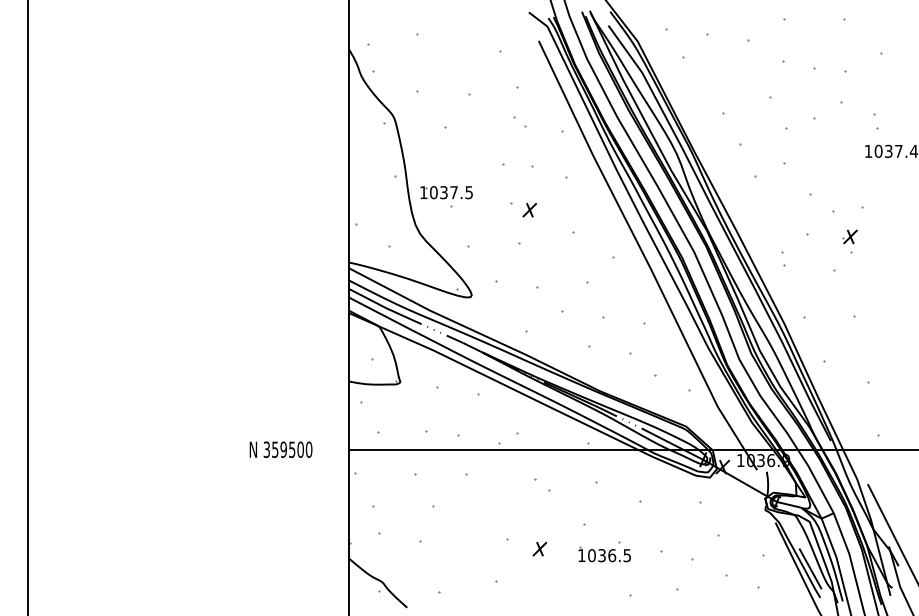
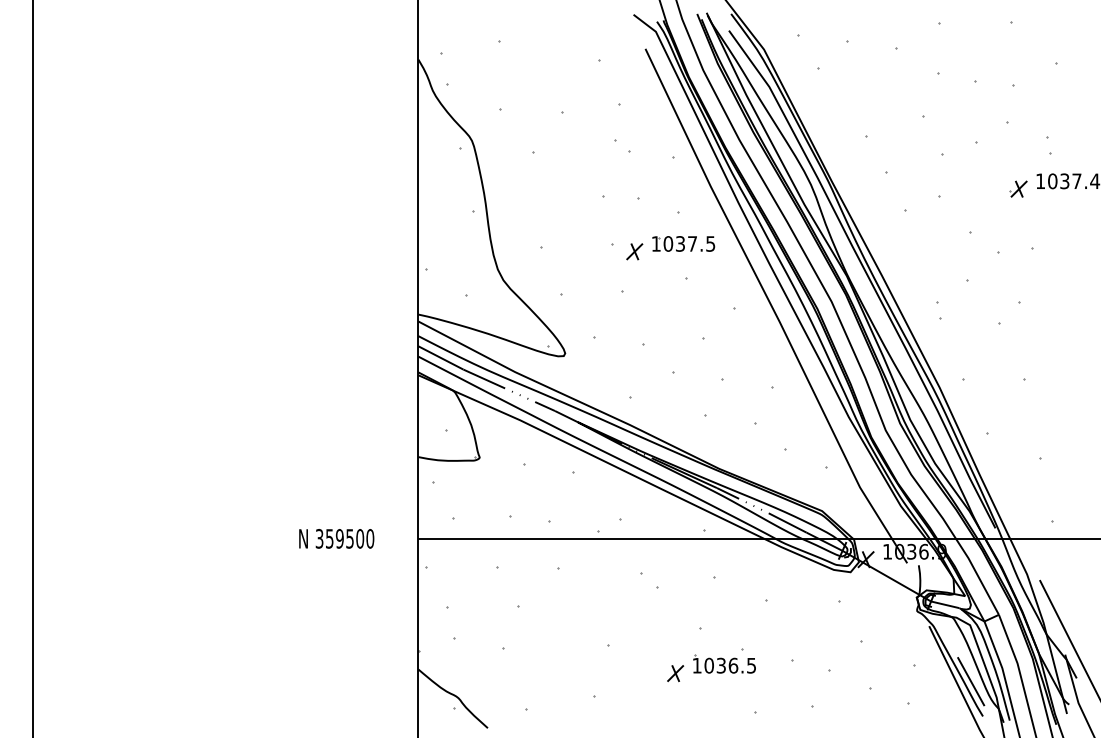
part: (446, 192) -> (683, 243), moved
part: (849, 236) -> (1017, 188), moved
part: (539, 548) -> (675, 672), moved

